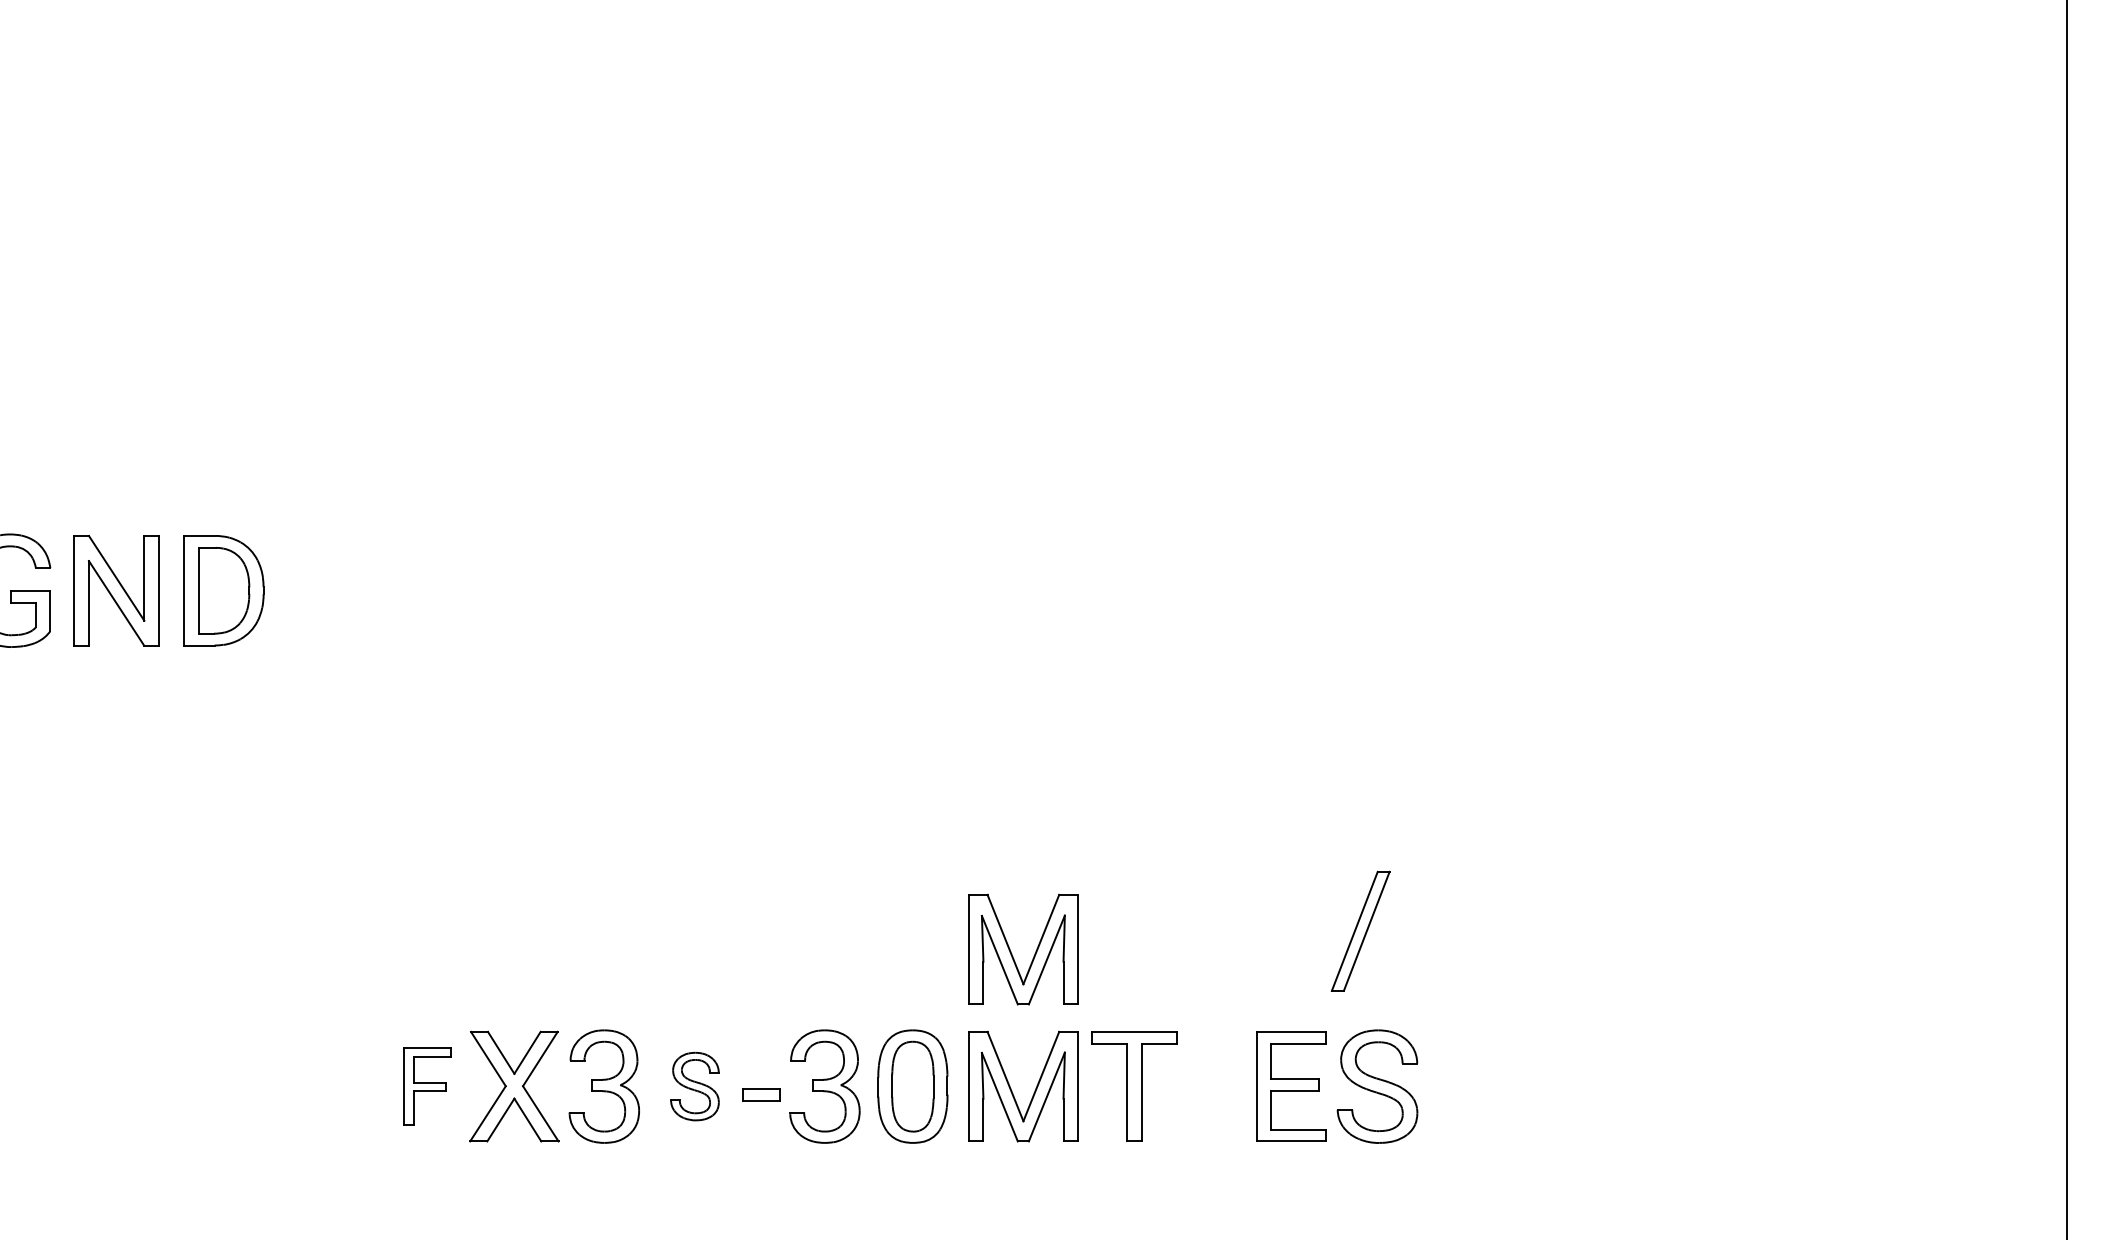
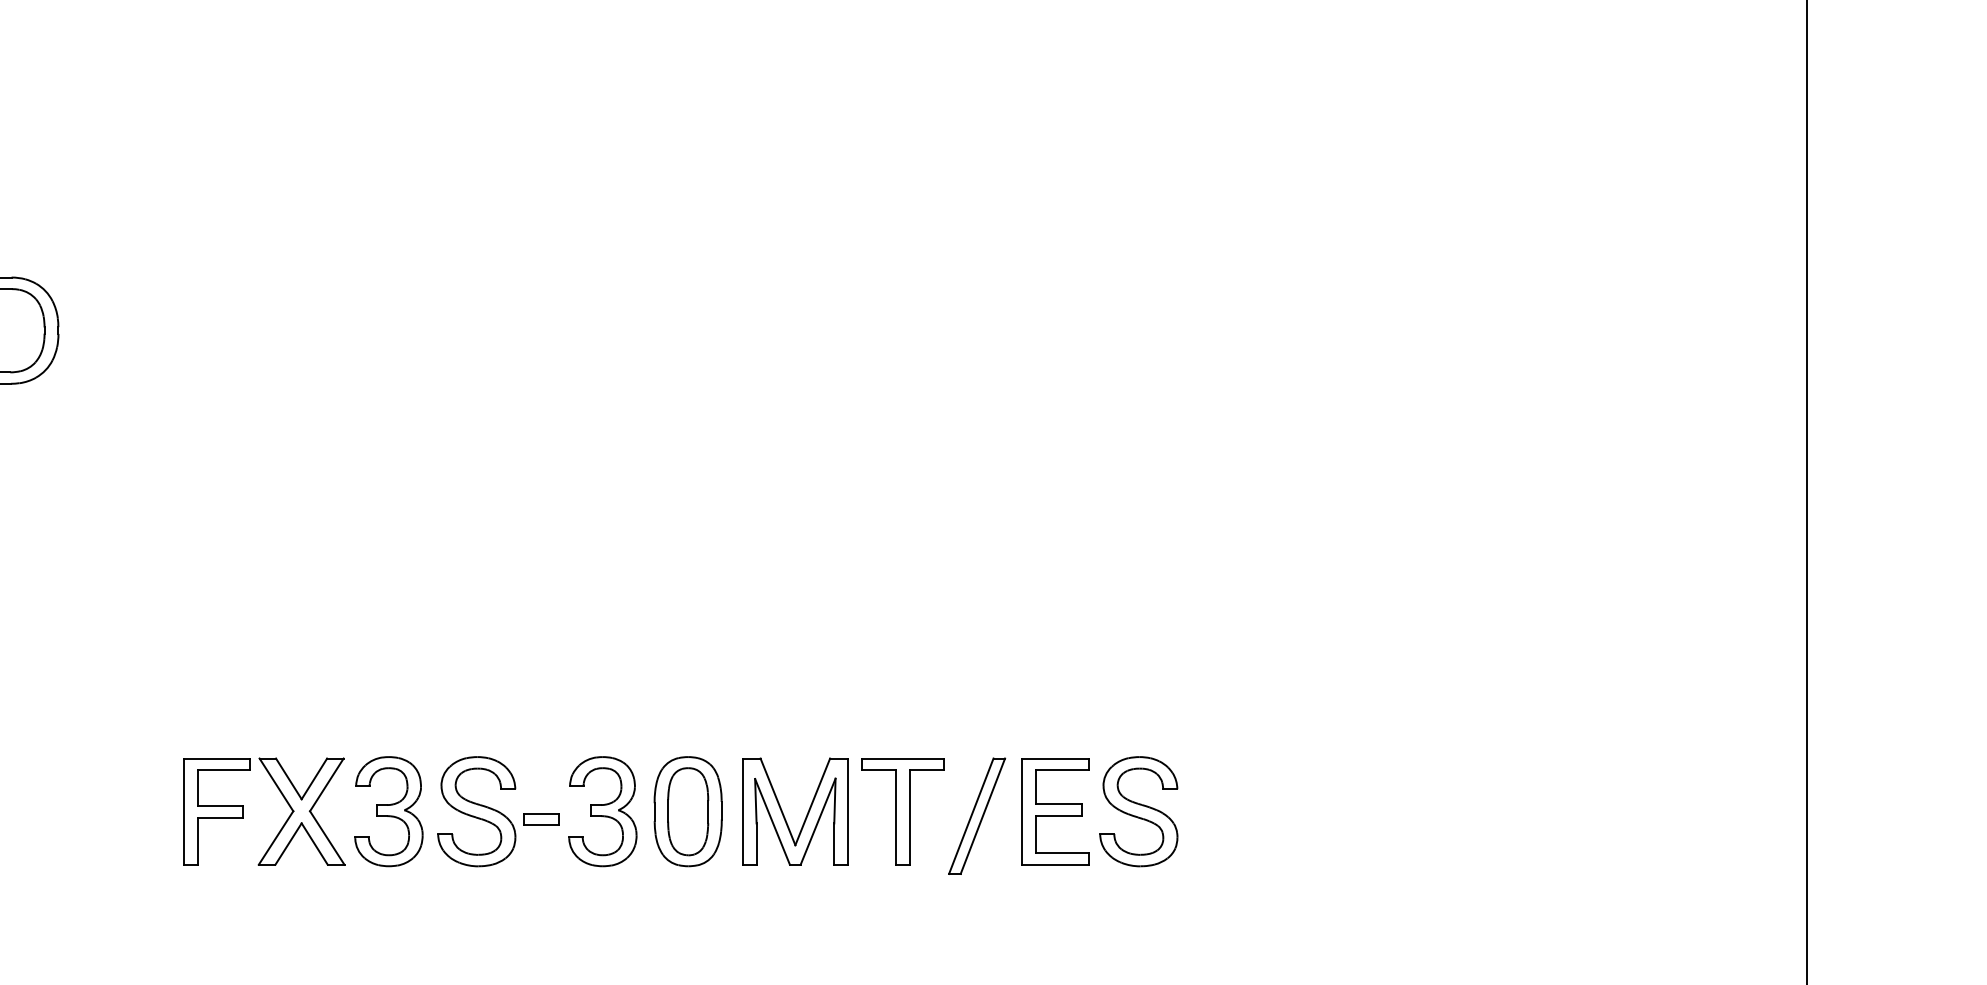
part: (1360, 930) -> (976, 815), moved
part: (1012, 953) -> (784, 682), removed
part: (426, 1086) -> (216, 811), size x1.43
part: (694, 1086) -> (476, 811), size x1.67

